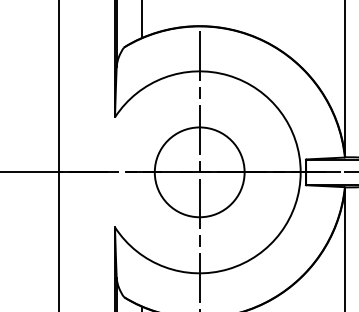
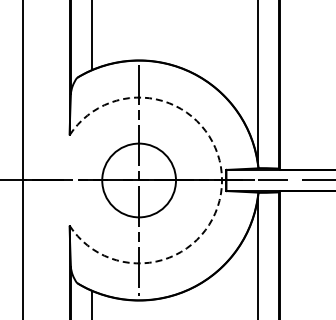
arc: (301, 172) -> (222, 180), solid -> dashed

